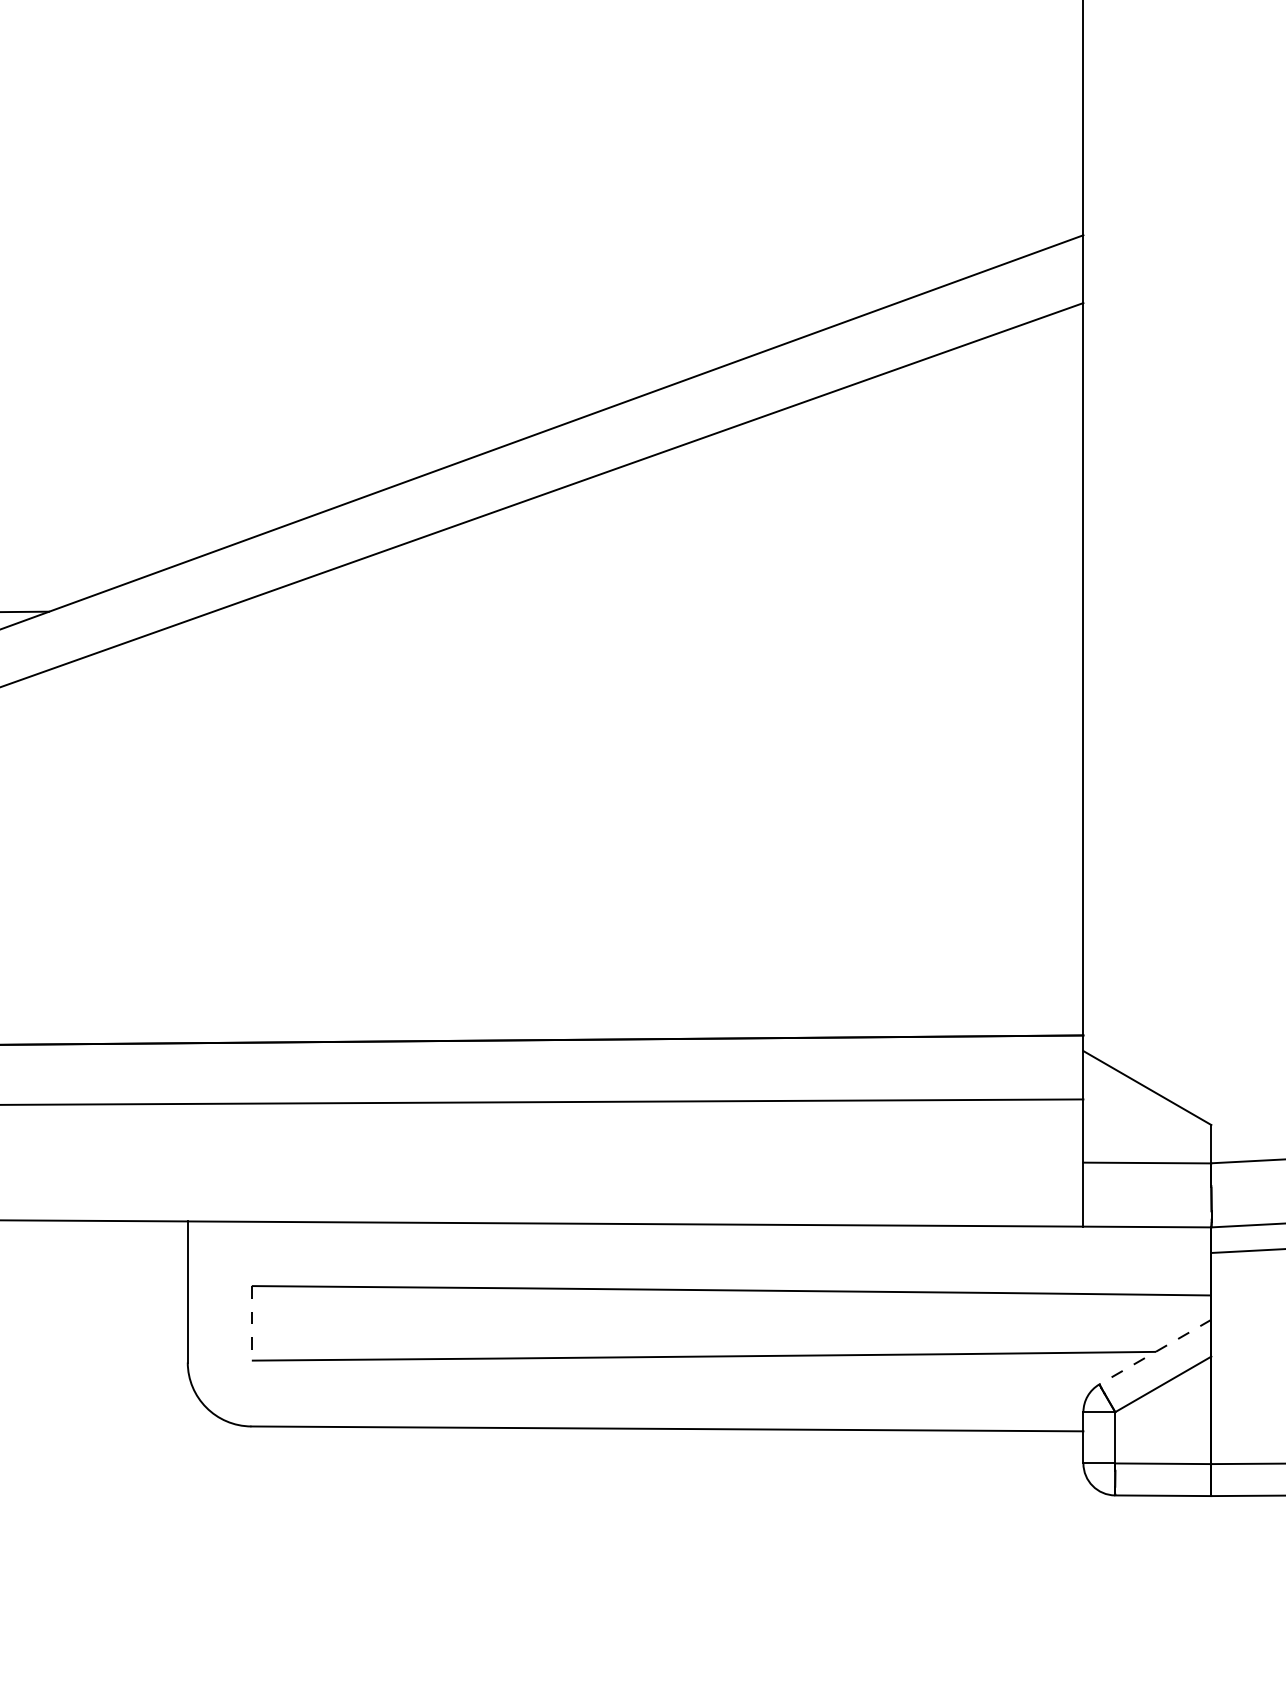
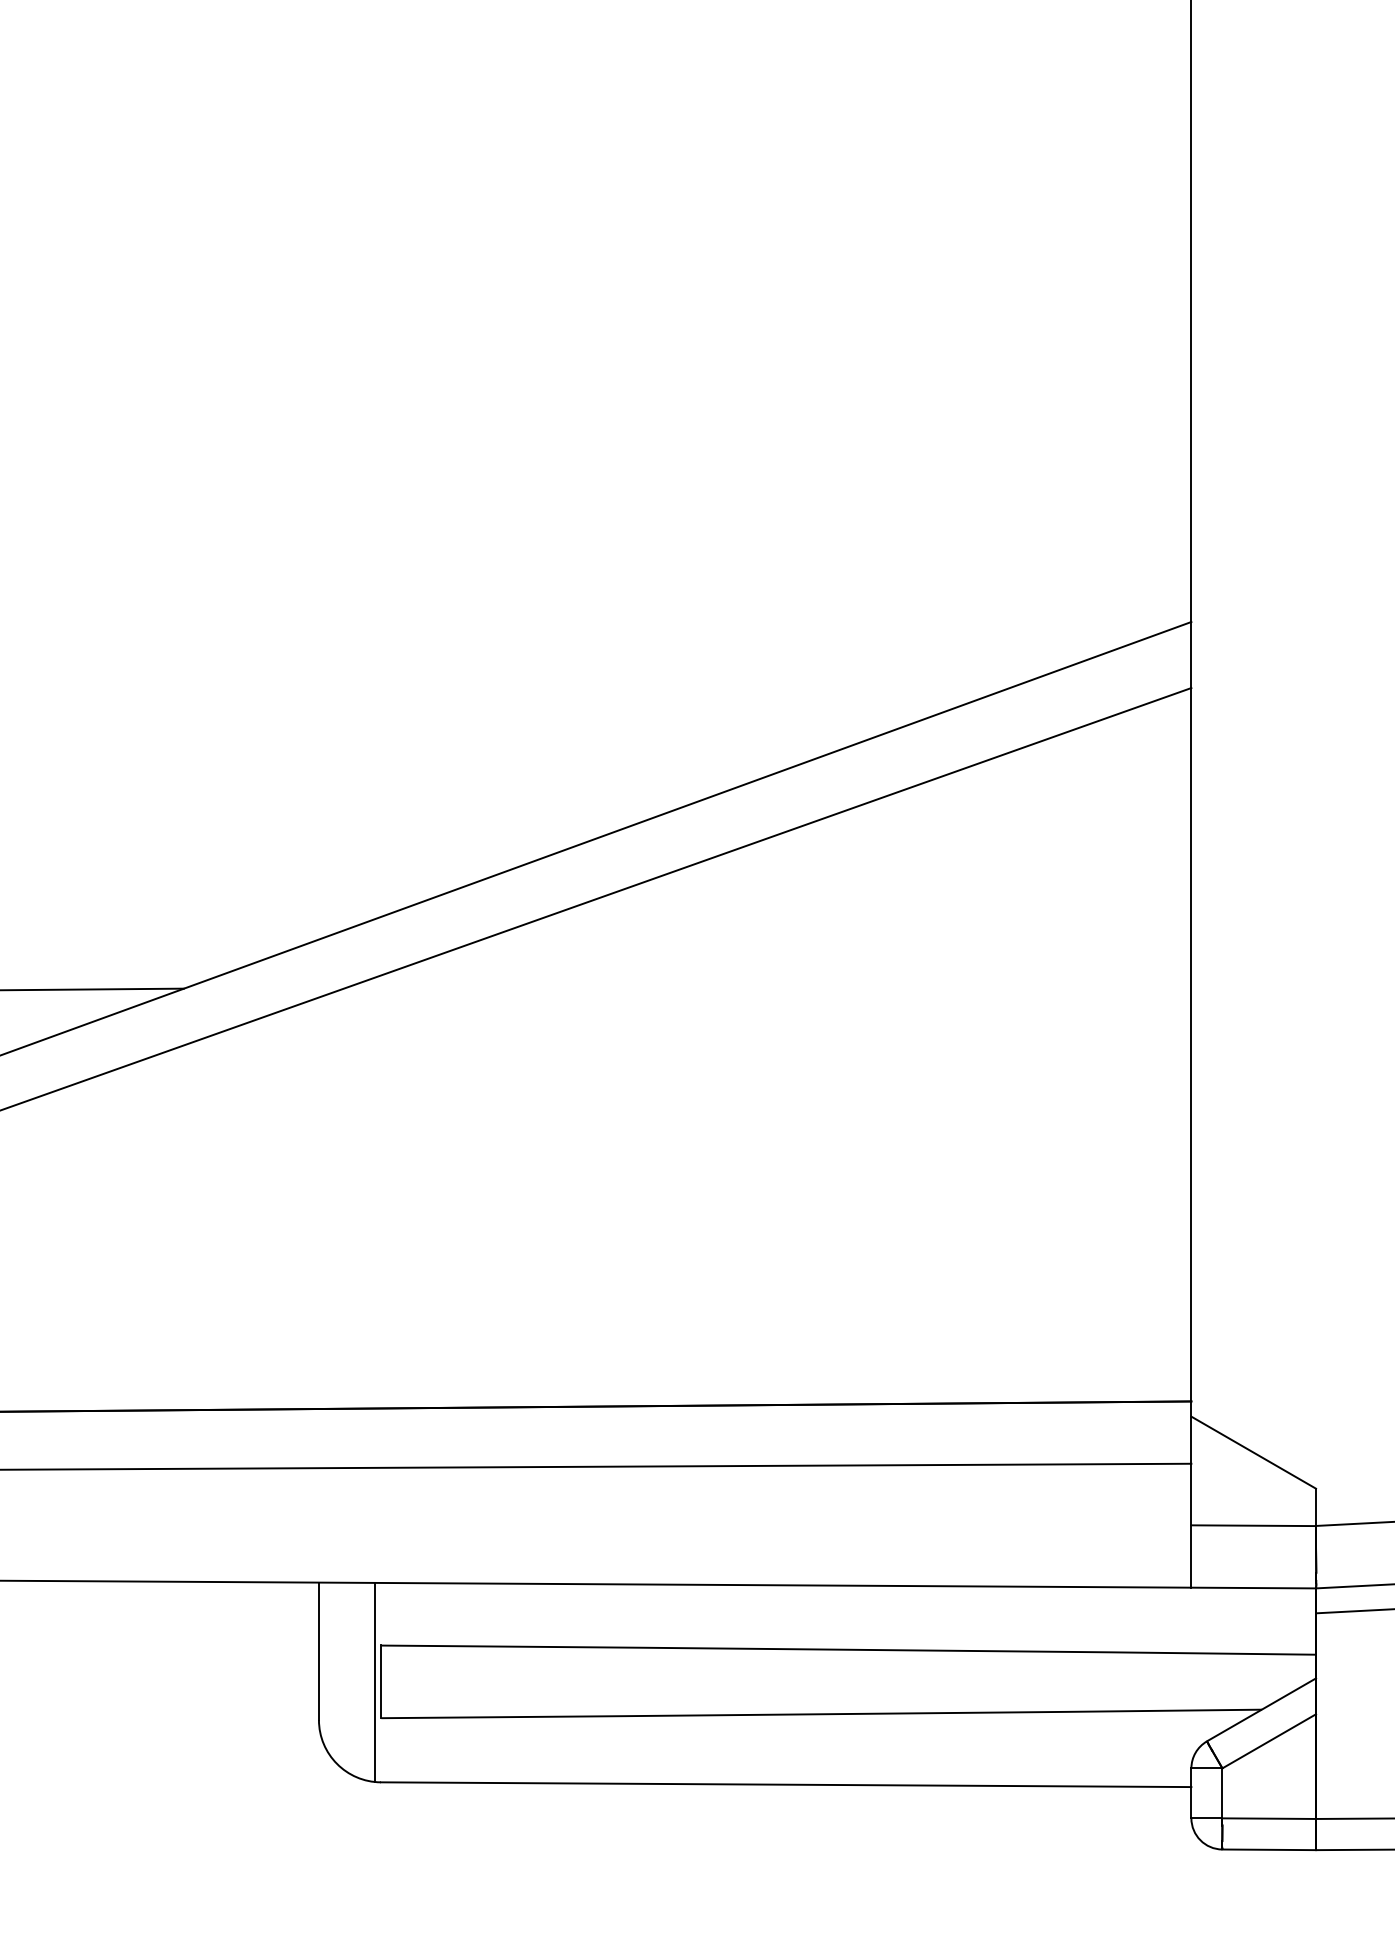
line: (245, 1322) -> (375, 1681), added
line: (251, 1323) -> (381, 1682), dashed -> solid
line: (1155, 1351) -> (1261, 1709), dashed -> solid

